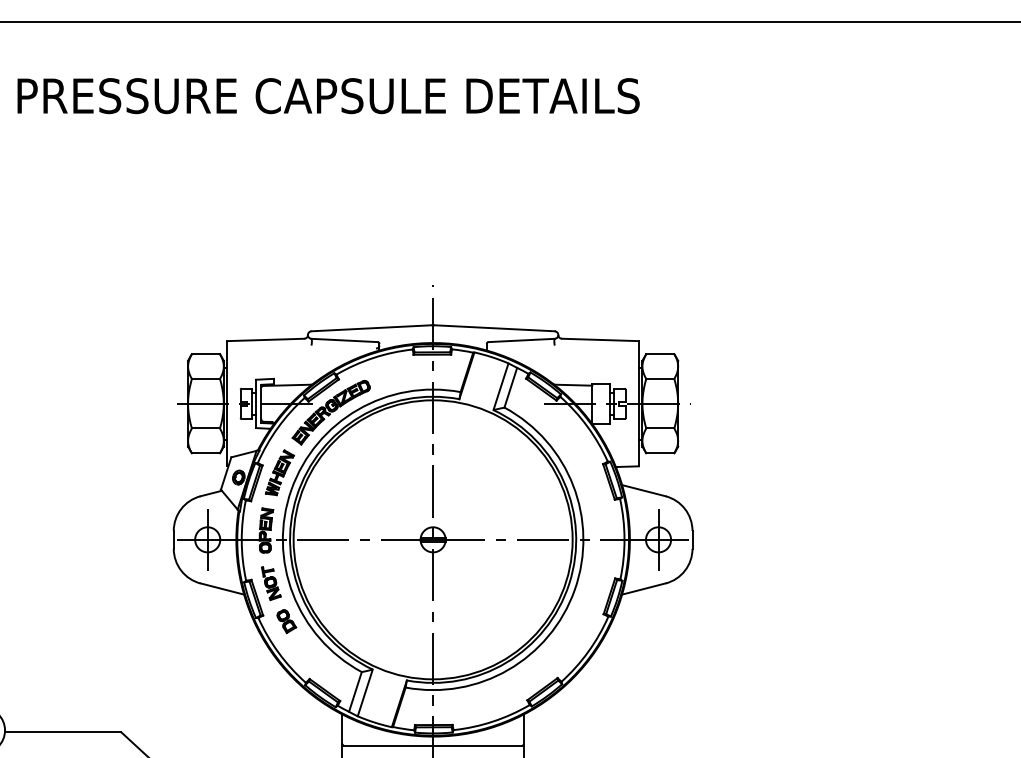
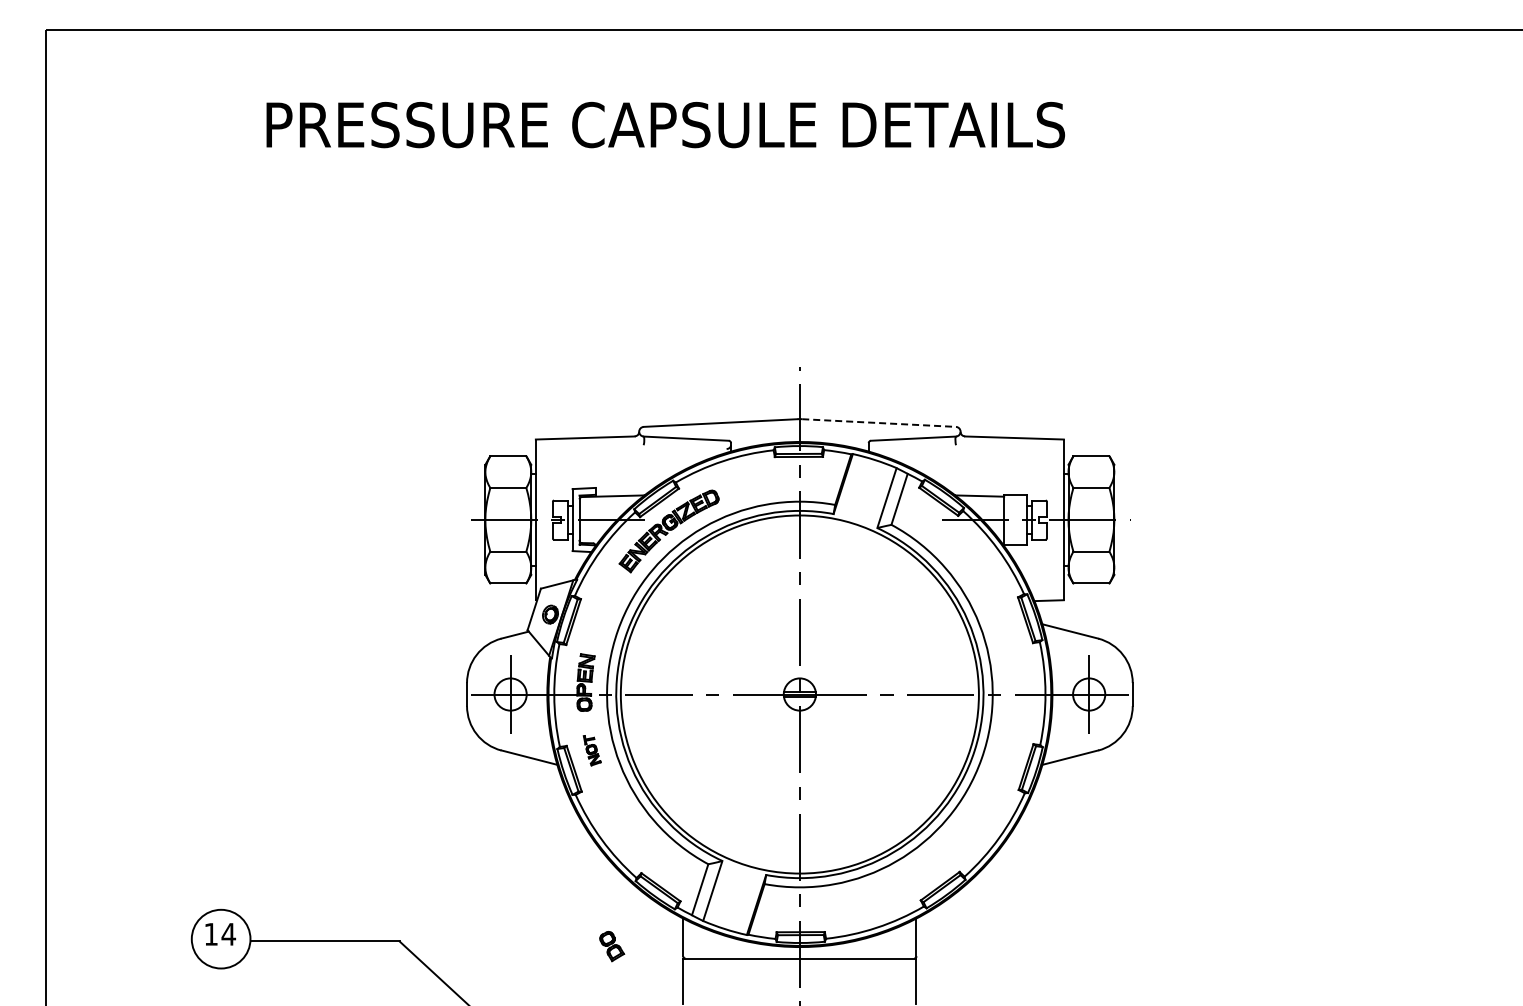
line: (495, 328) -> (879, 423), solid -> dashed
part: (280, 472) -> (603, 608), removed
part: (271, 583) -> (592, 750), size x0.7
part: (287, 621) -> (612, 946), moved

